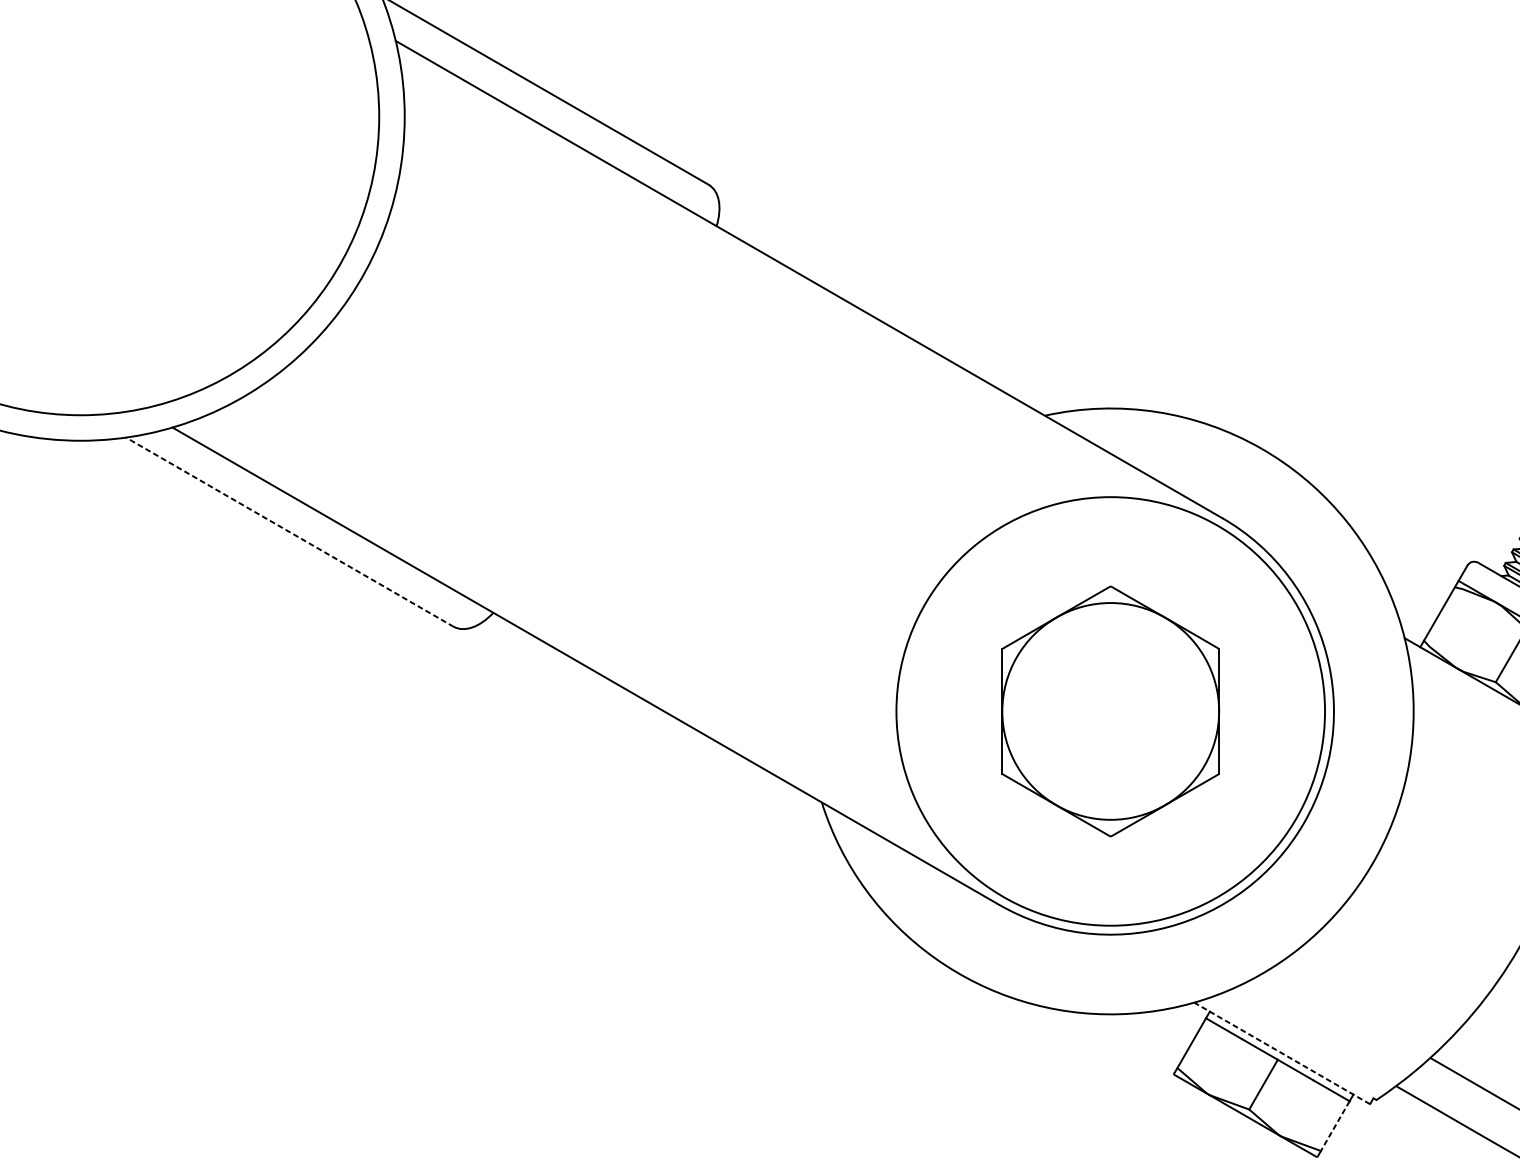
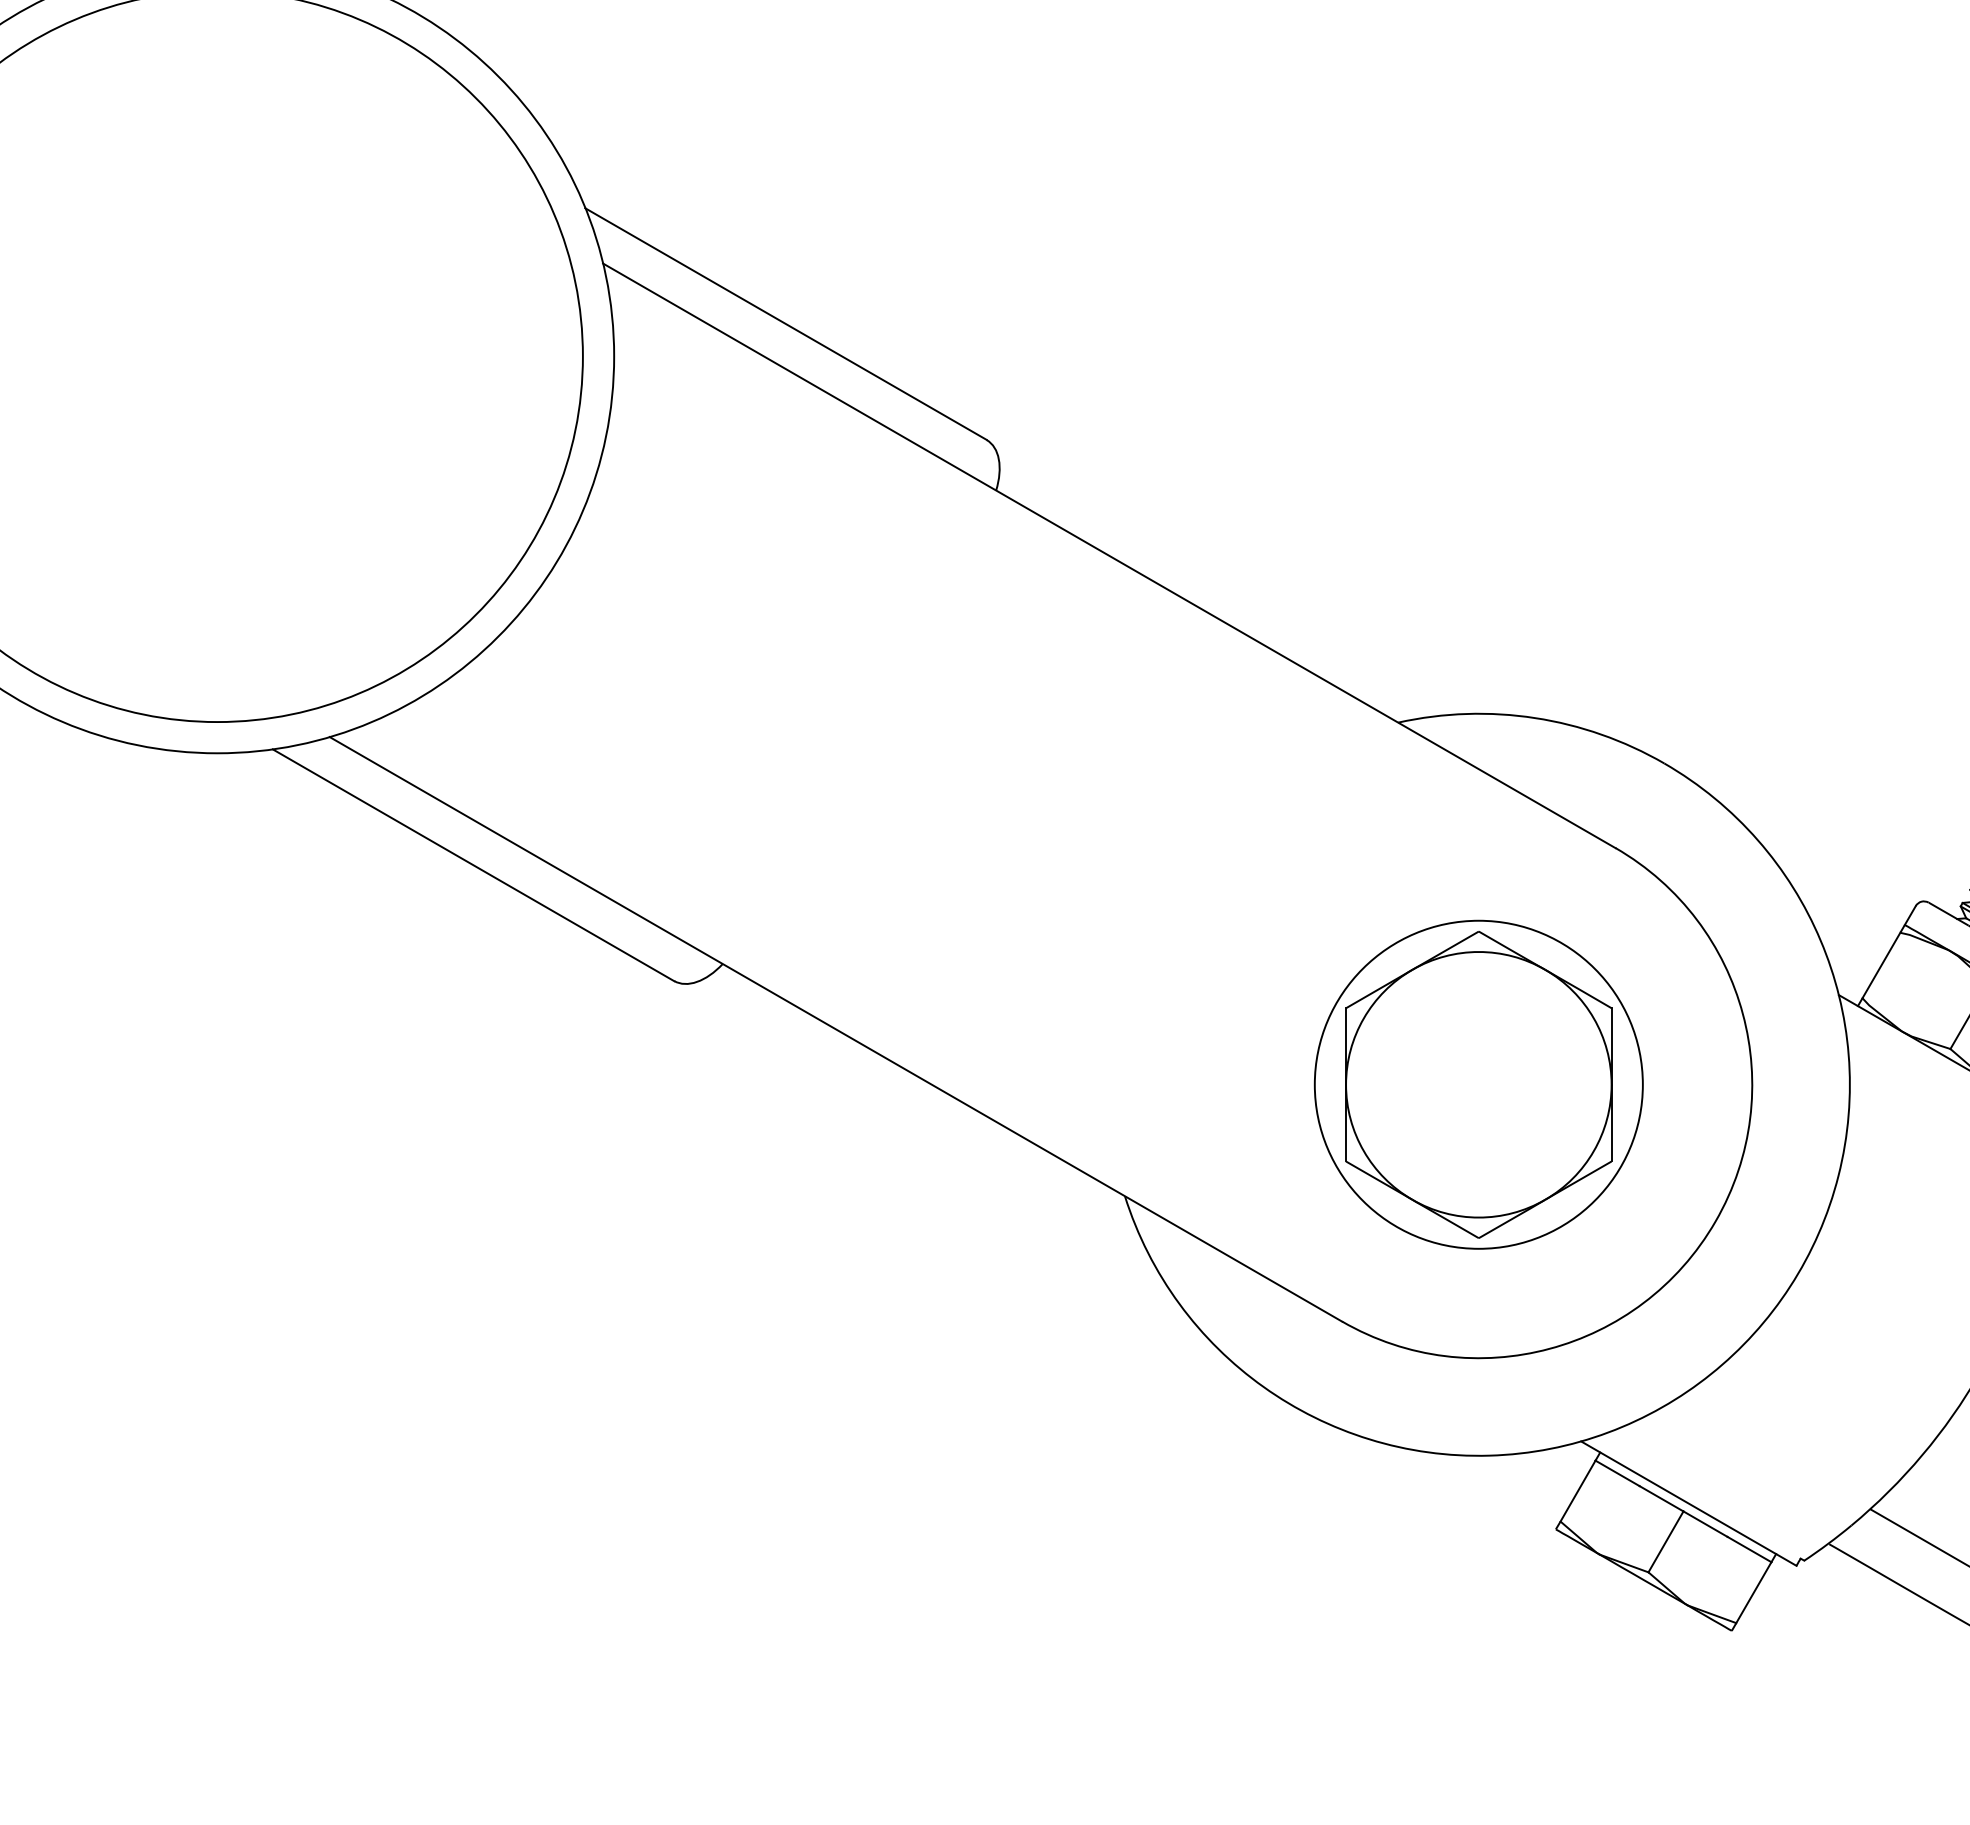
line: (289, 532) -> (473, 865), dashed -> solid
circle: (1110, 711) -> (1478, 1084), size x0.62
line: (1281, 1053) -> (1688, 1503), dashed -> solid
line: (1334, 1126) -> (1753, 1593), dashed -> solid

